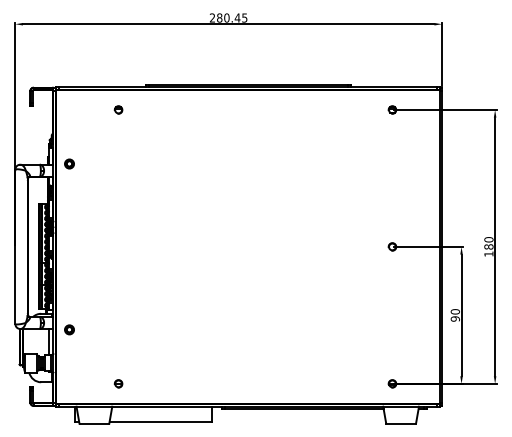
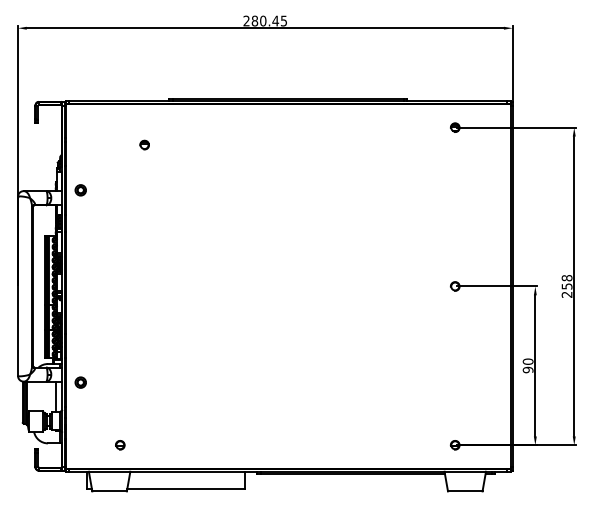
part: (118, 109) -> (144, 144), moved
text: (488, 246) -> (566, 285), 180 -> 258
part: (118, 383) -> (120, 444), moved

